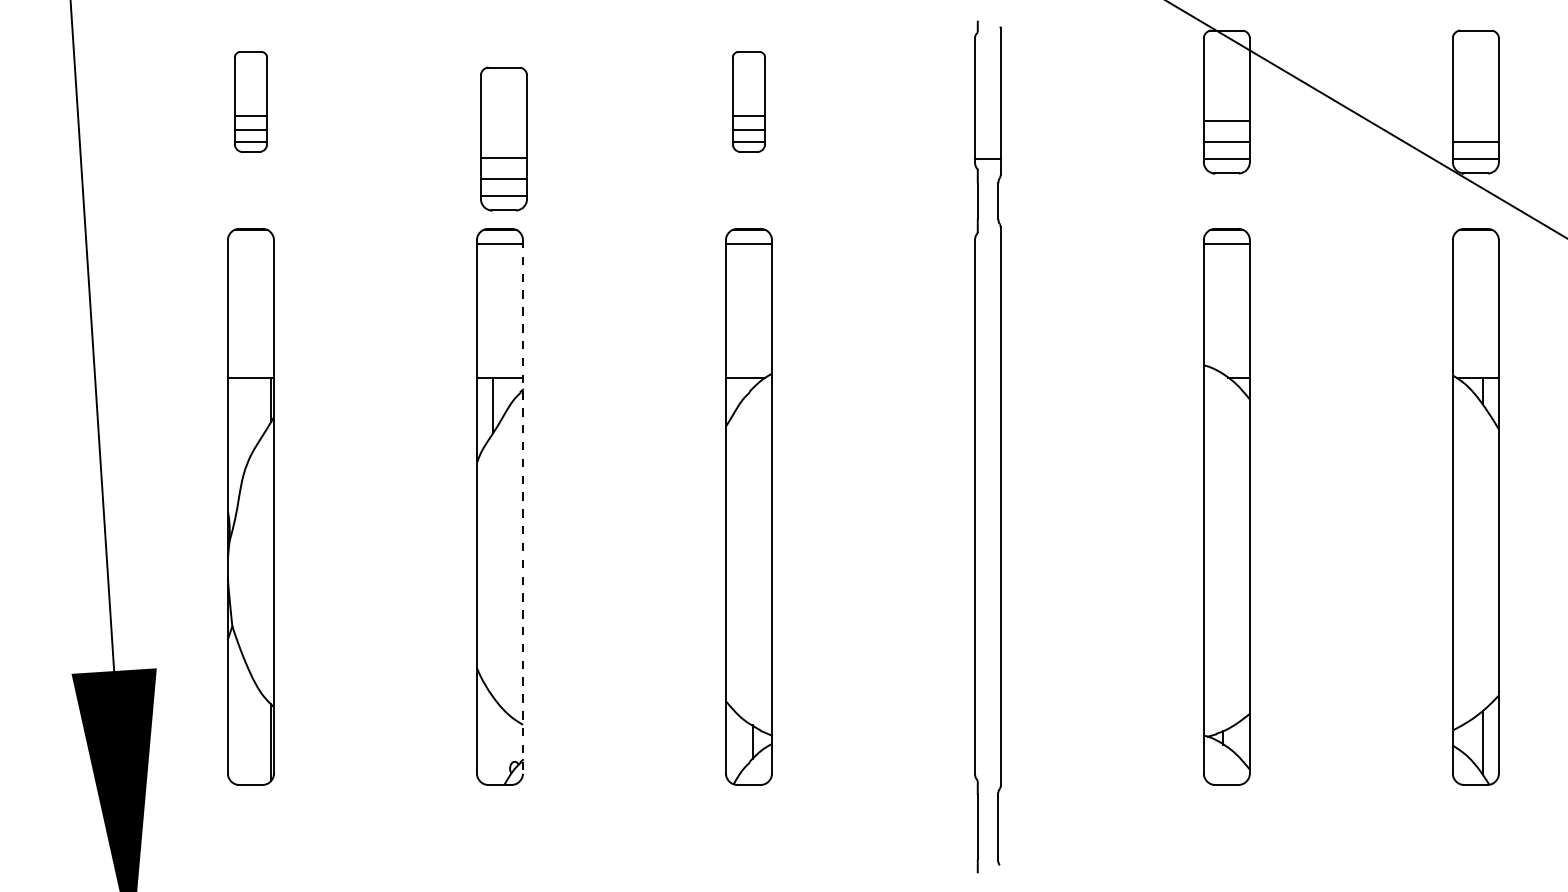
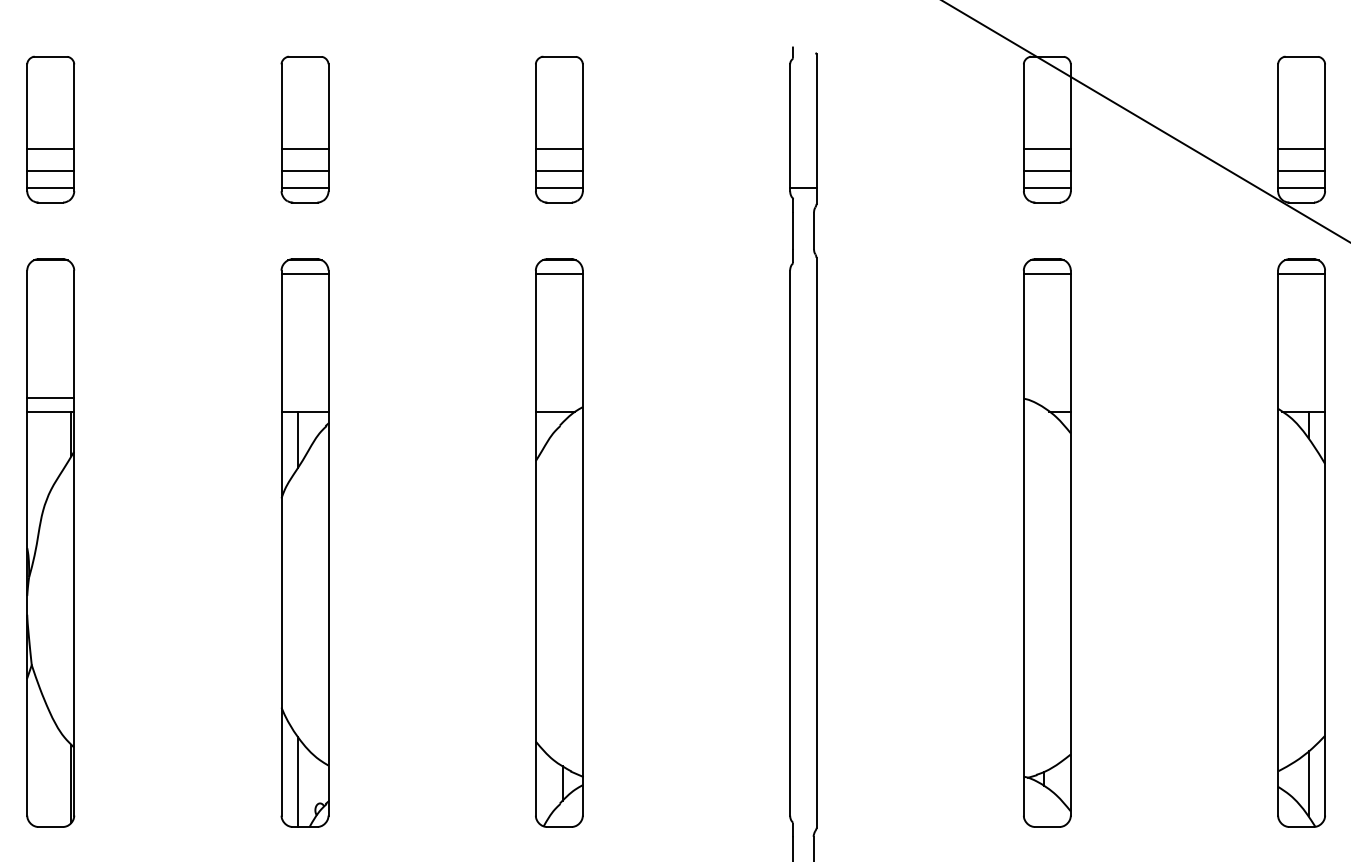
part: (250, 101) -> (50, 129), size x1.43
part: (748, 101) -> (558, 129), size x1.43
line: (1475, 121) -> (1301, 149), added
part: (503, 138) -> (304, 129), moved
line: (1475, 243) -> (1301, 274), added
line: (250, 364) -> (50, 397), added
line: (523, 506) -> (329, 542), dashed -> solid
line: (493, 740) -> (298, 781), added

